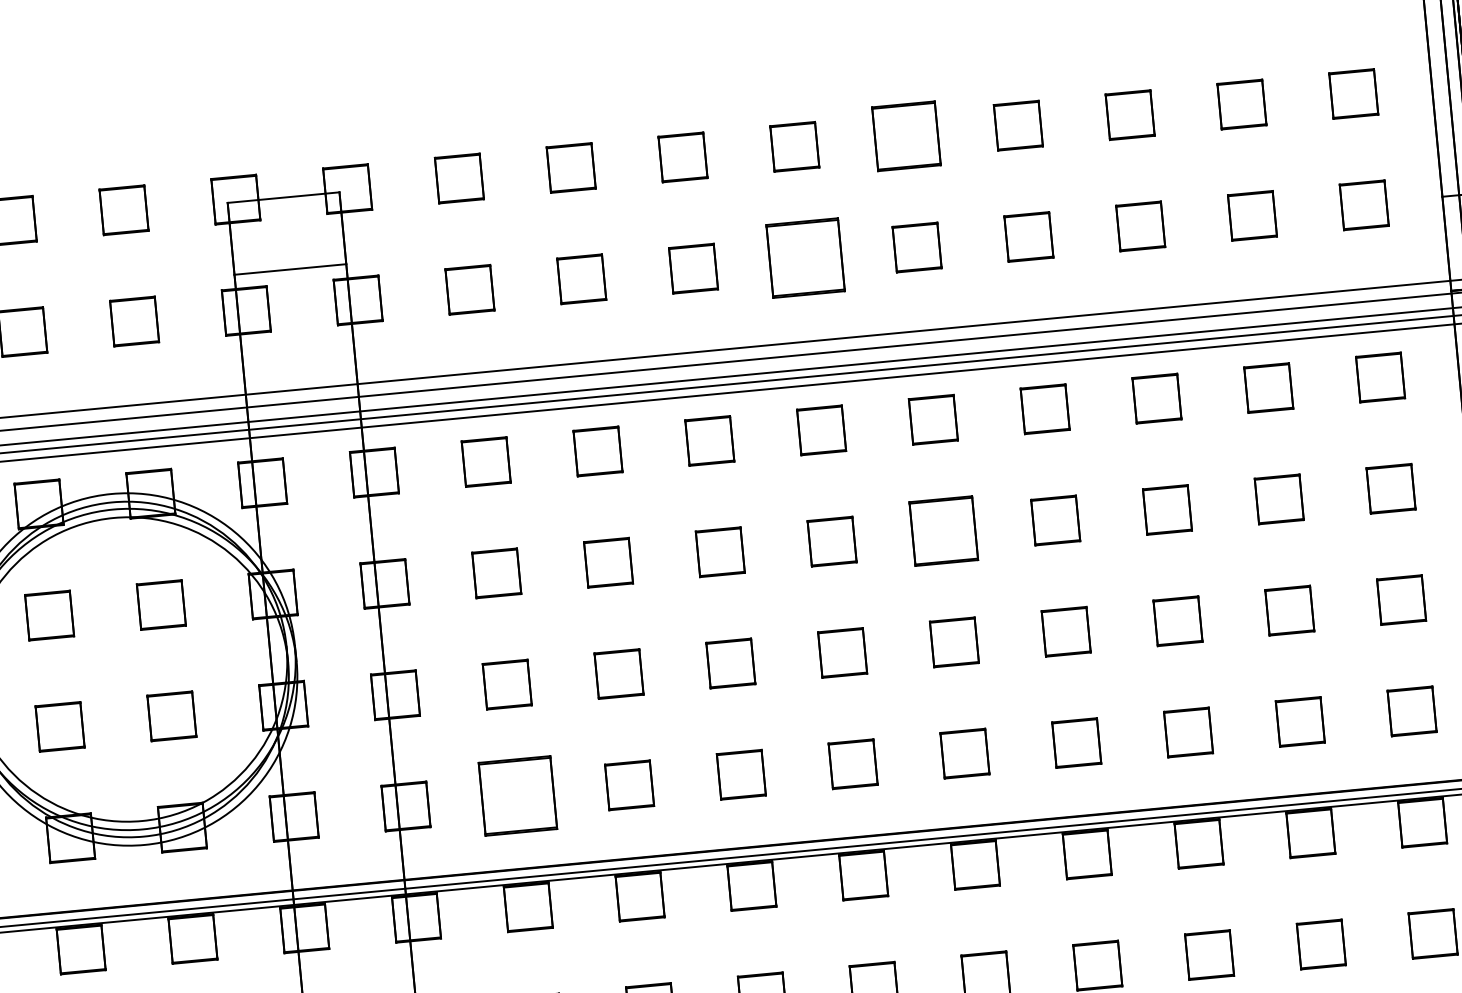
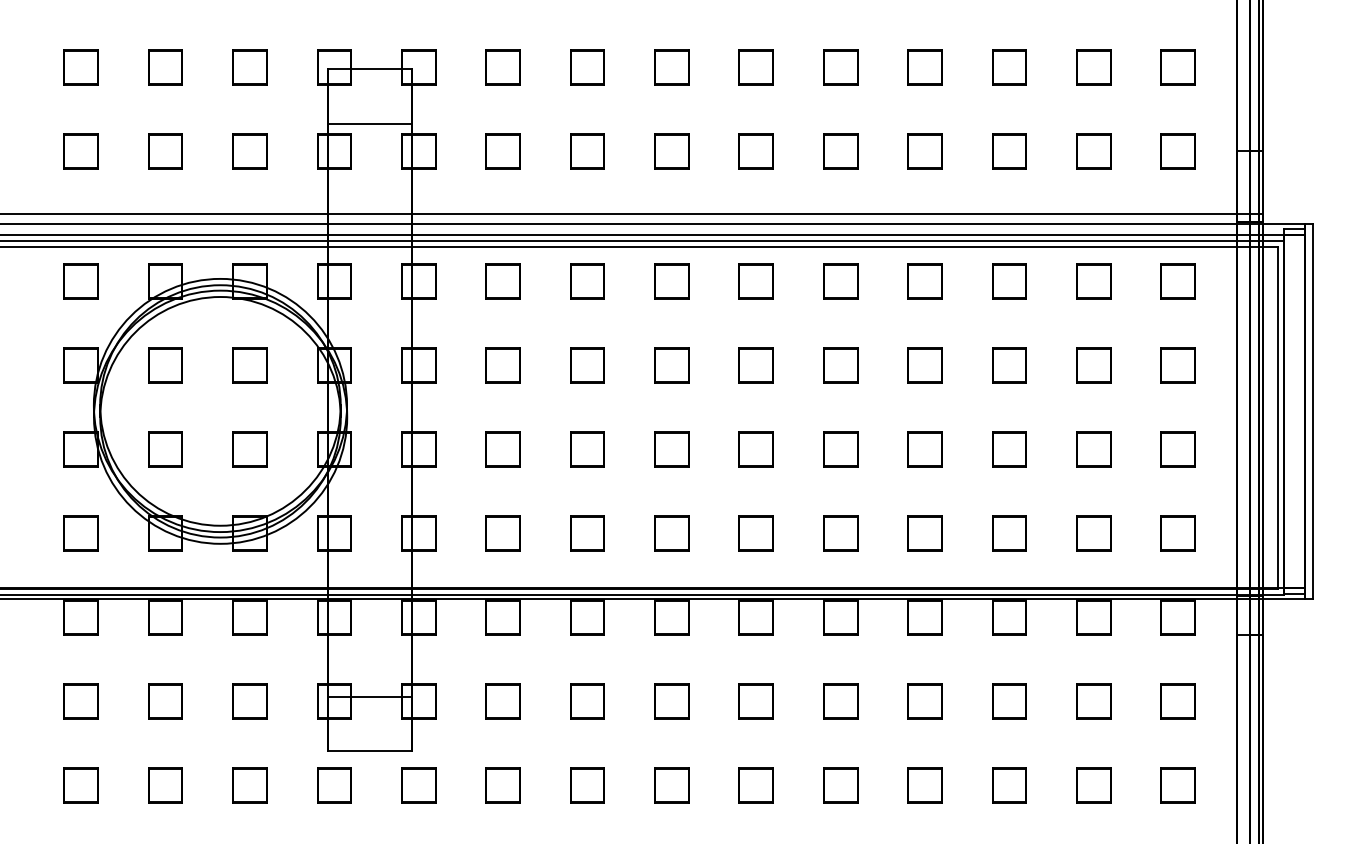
part: (906, 136) -> (840, 67), size x0.71
part: (804, 258) -> (755, 151), size x0.62
part: (943, 531) -> (840, 365), size x0.71
part: (516, 795) -> (502, 533), size x0.62

